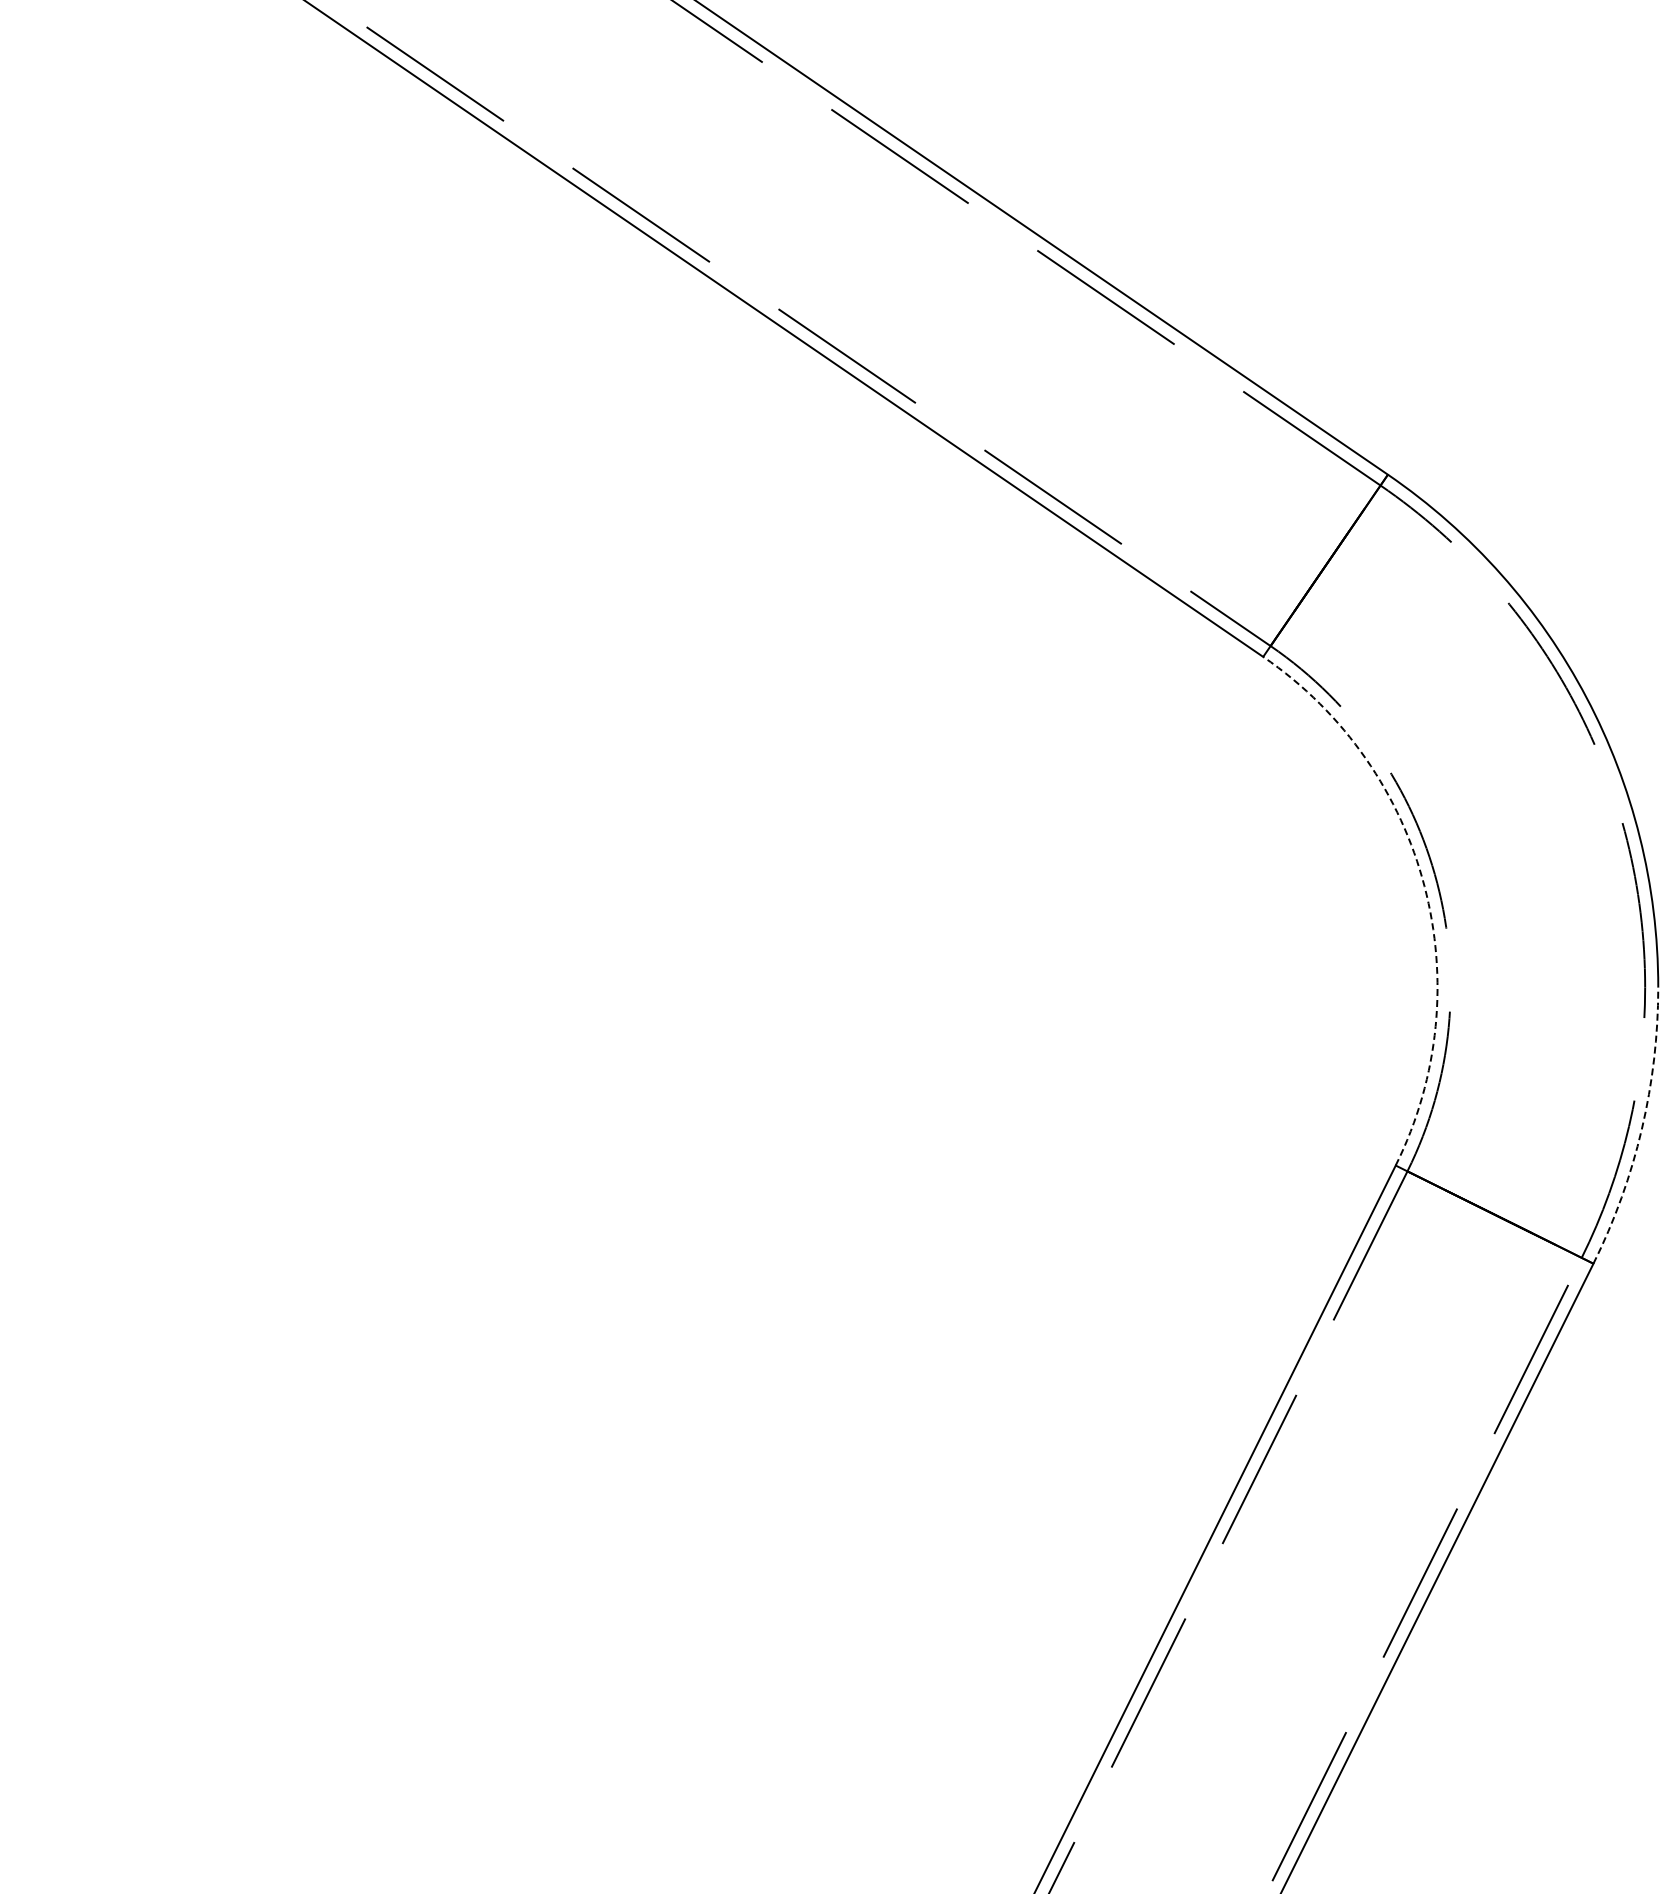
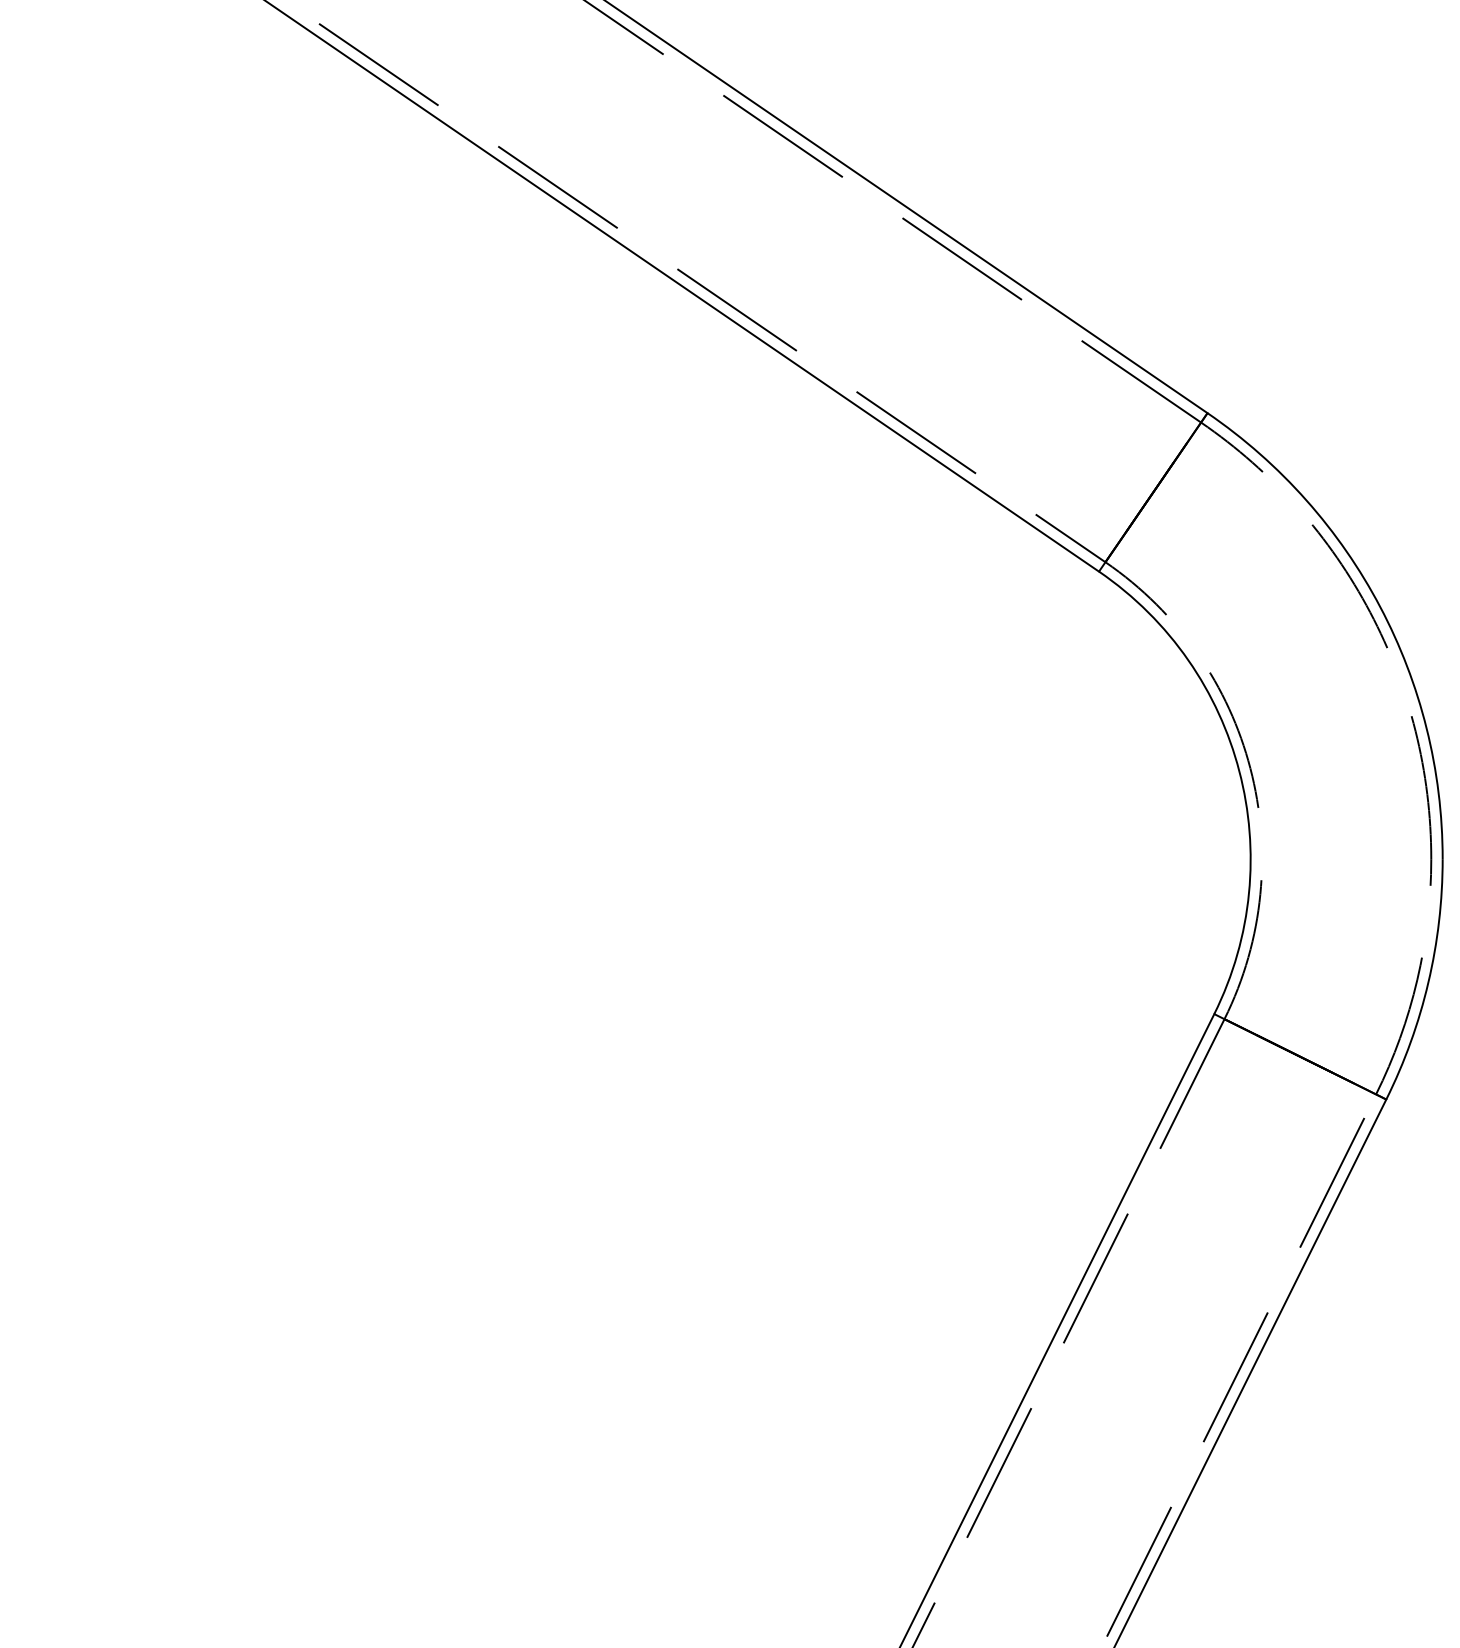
arc: (1424, 886) -> (1239, 771), dashed -> solid
arc: (1641, 1129) -> (1428, 982), dashed -> solid

